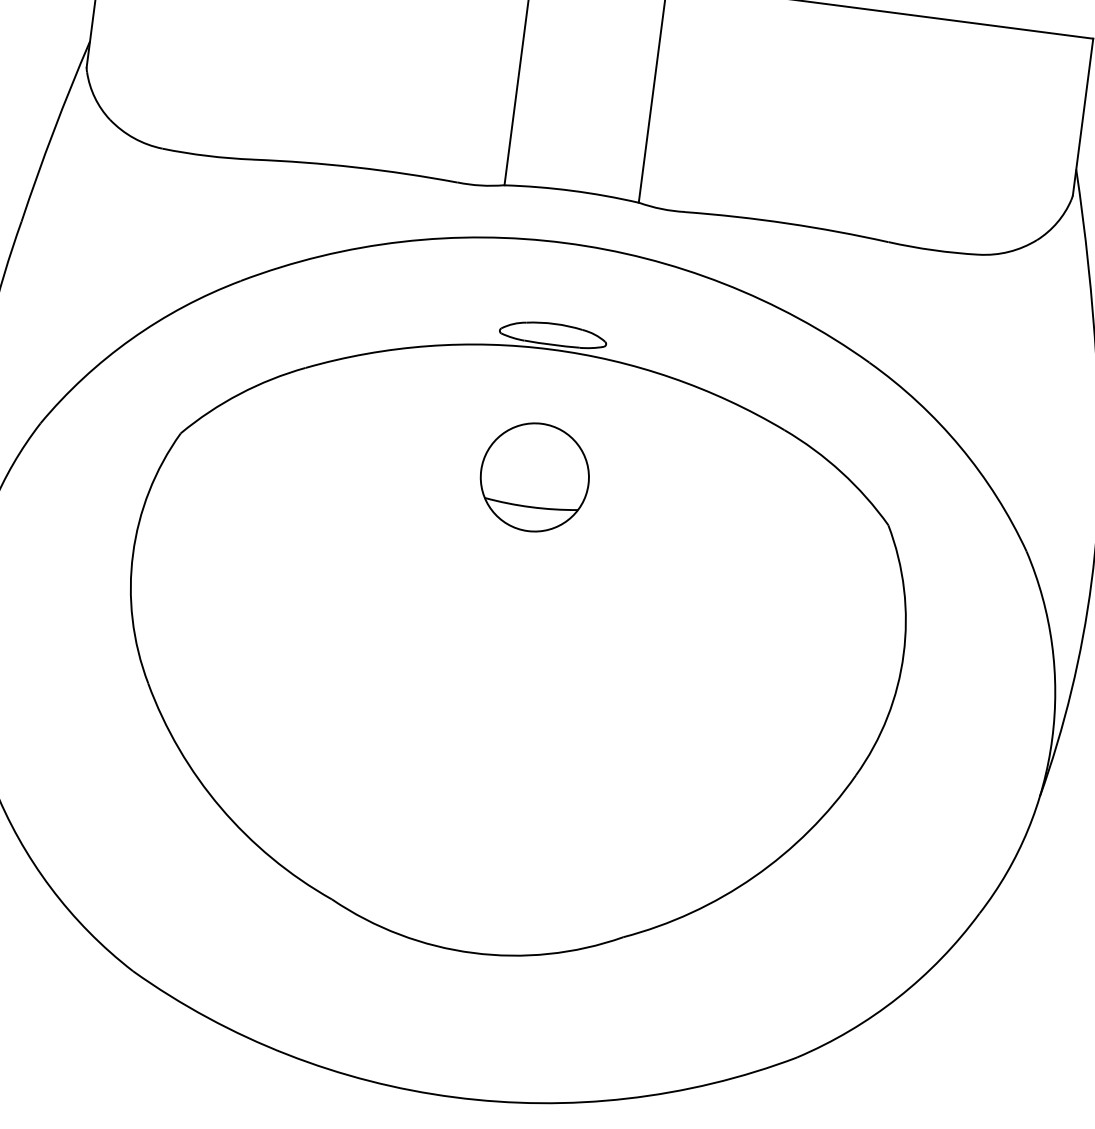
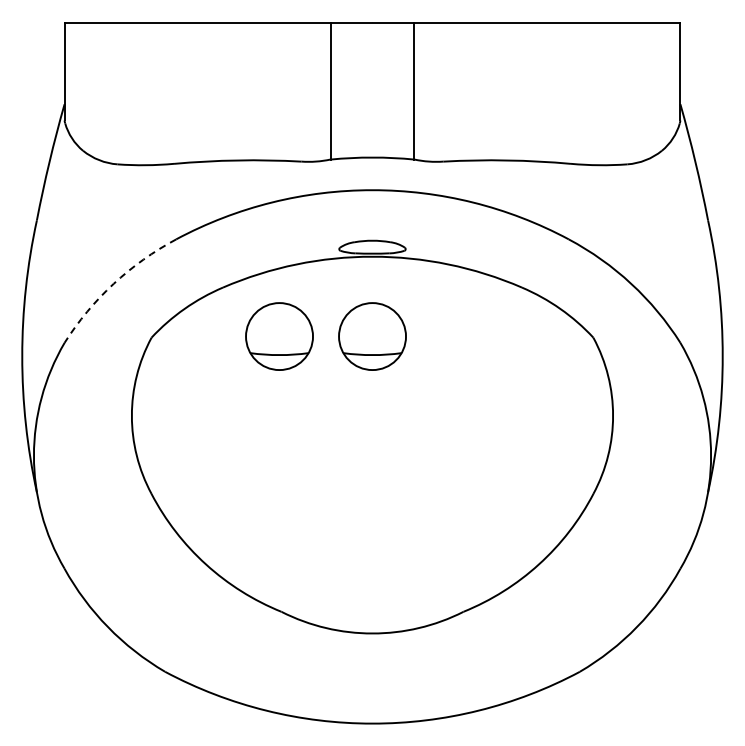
arc: (131, 338) -> (113, 283), solid -> dashed
part: (385, 458) -> (279, 336), added

